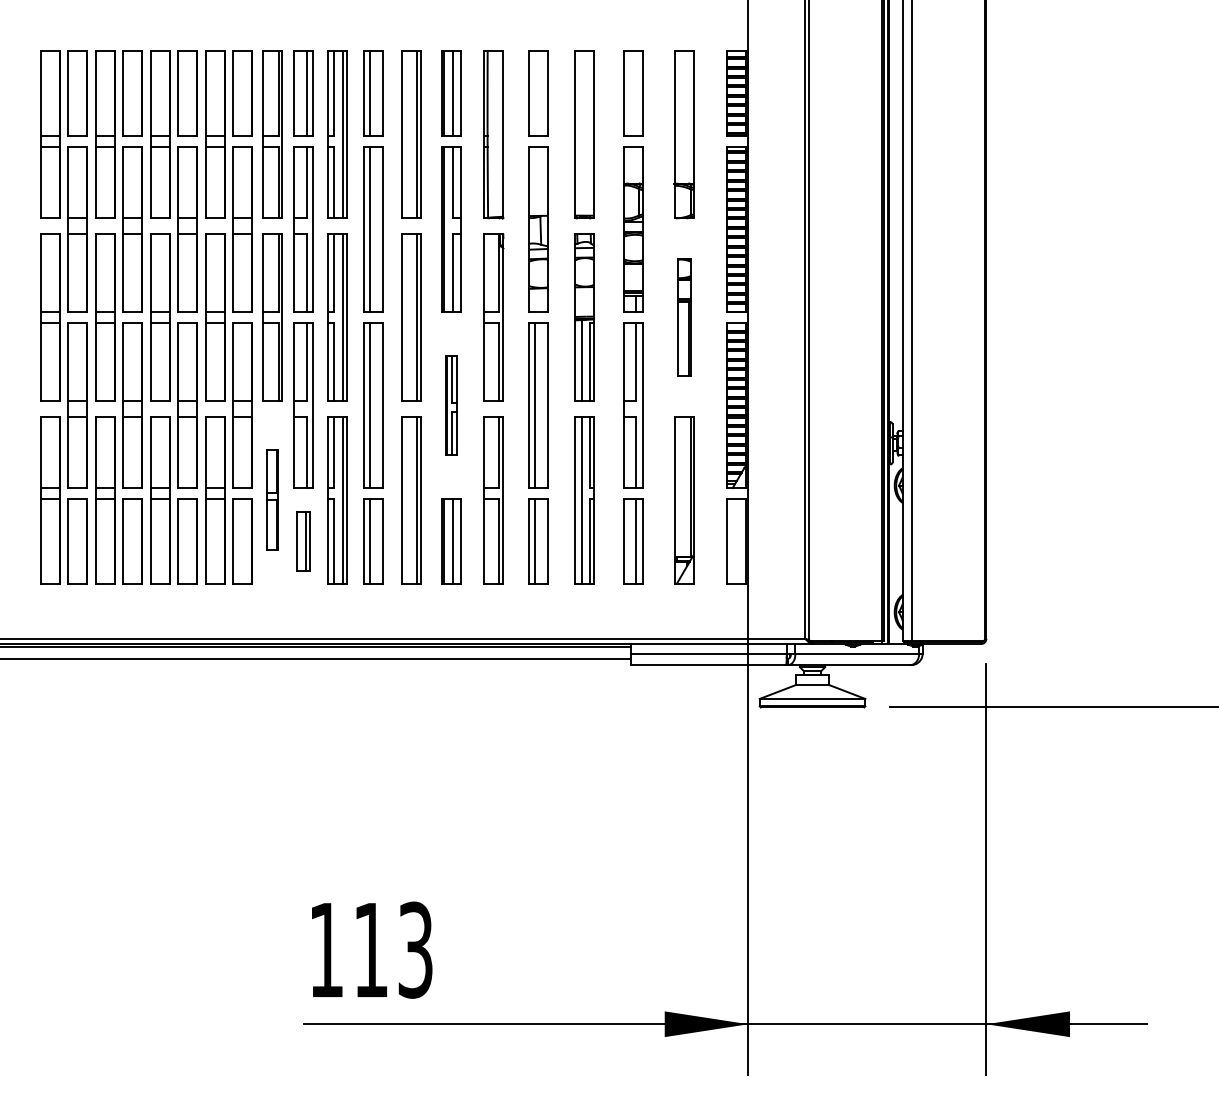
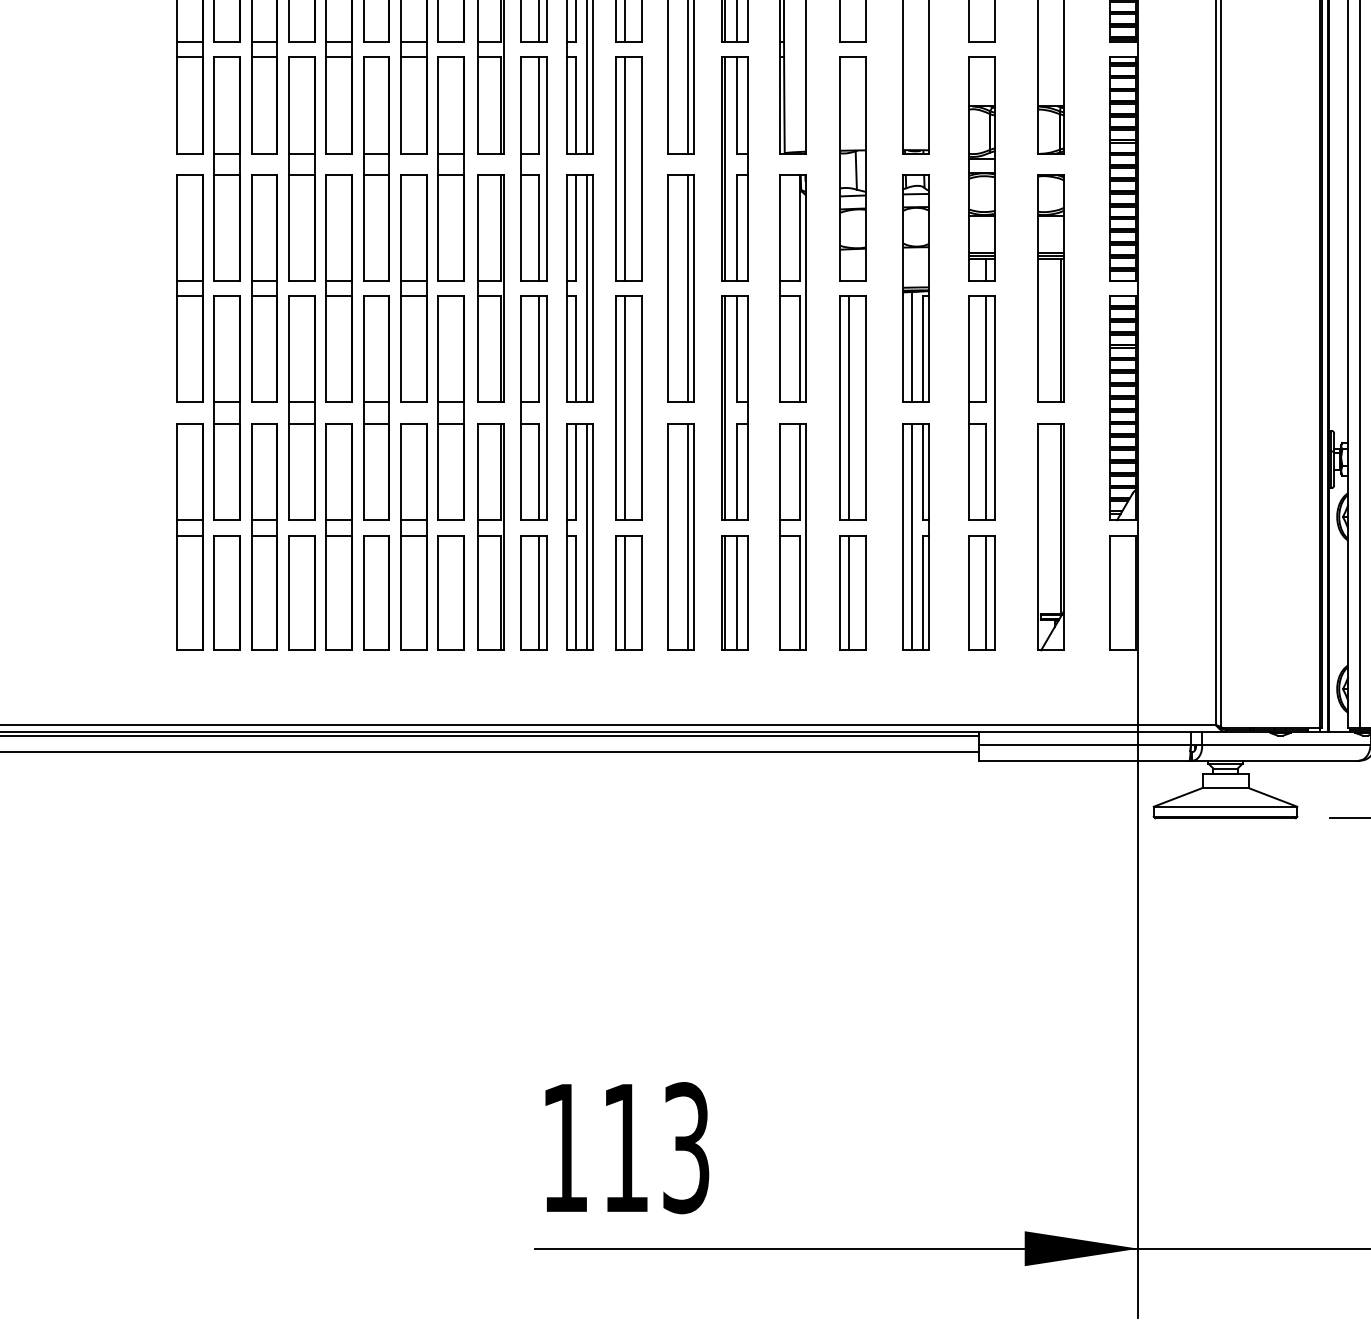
part: (684, 317) -> (1051, 288), size x1.43
part: (451, 405) -> (735, 408), size x1.67
part: (272, 500) -> (491, 537), size x1.67
part: (303, 541) -> (533, 592), size x1.43

